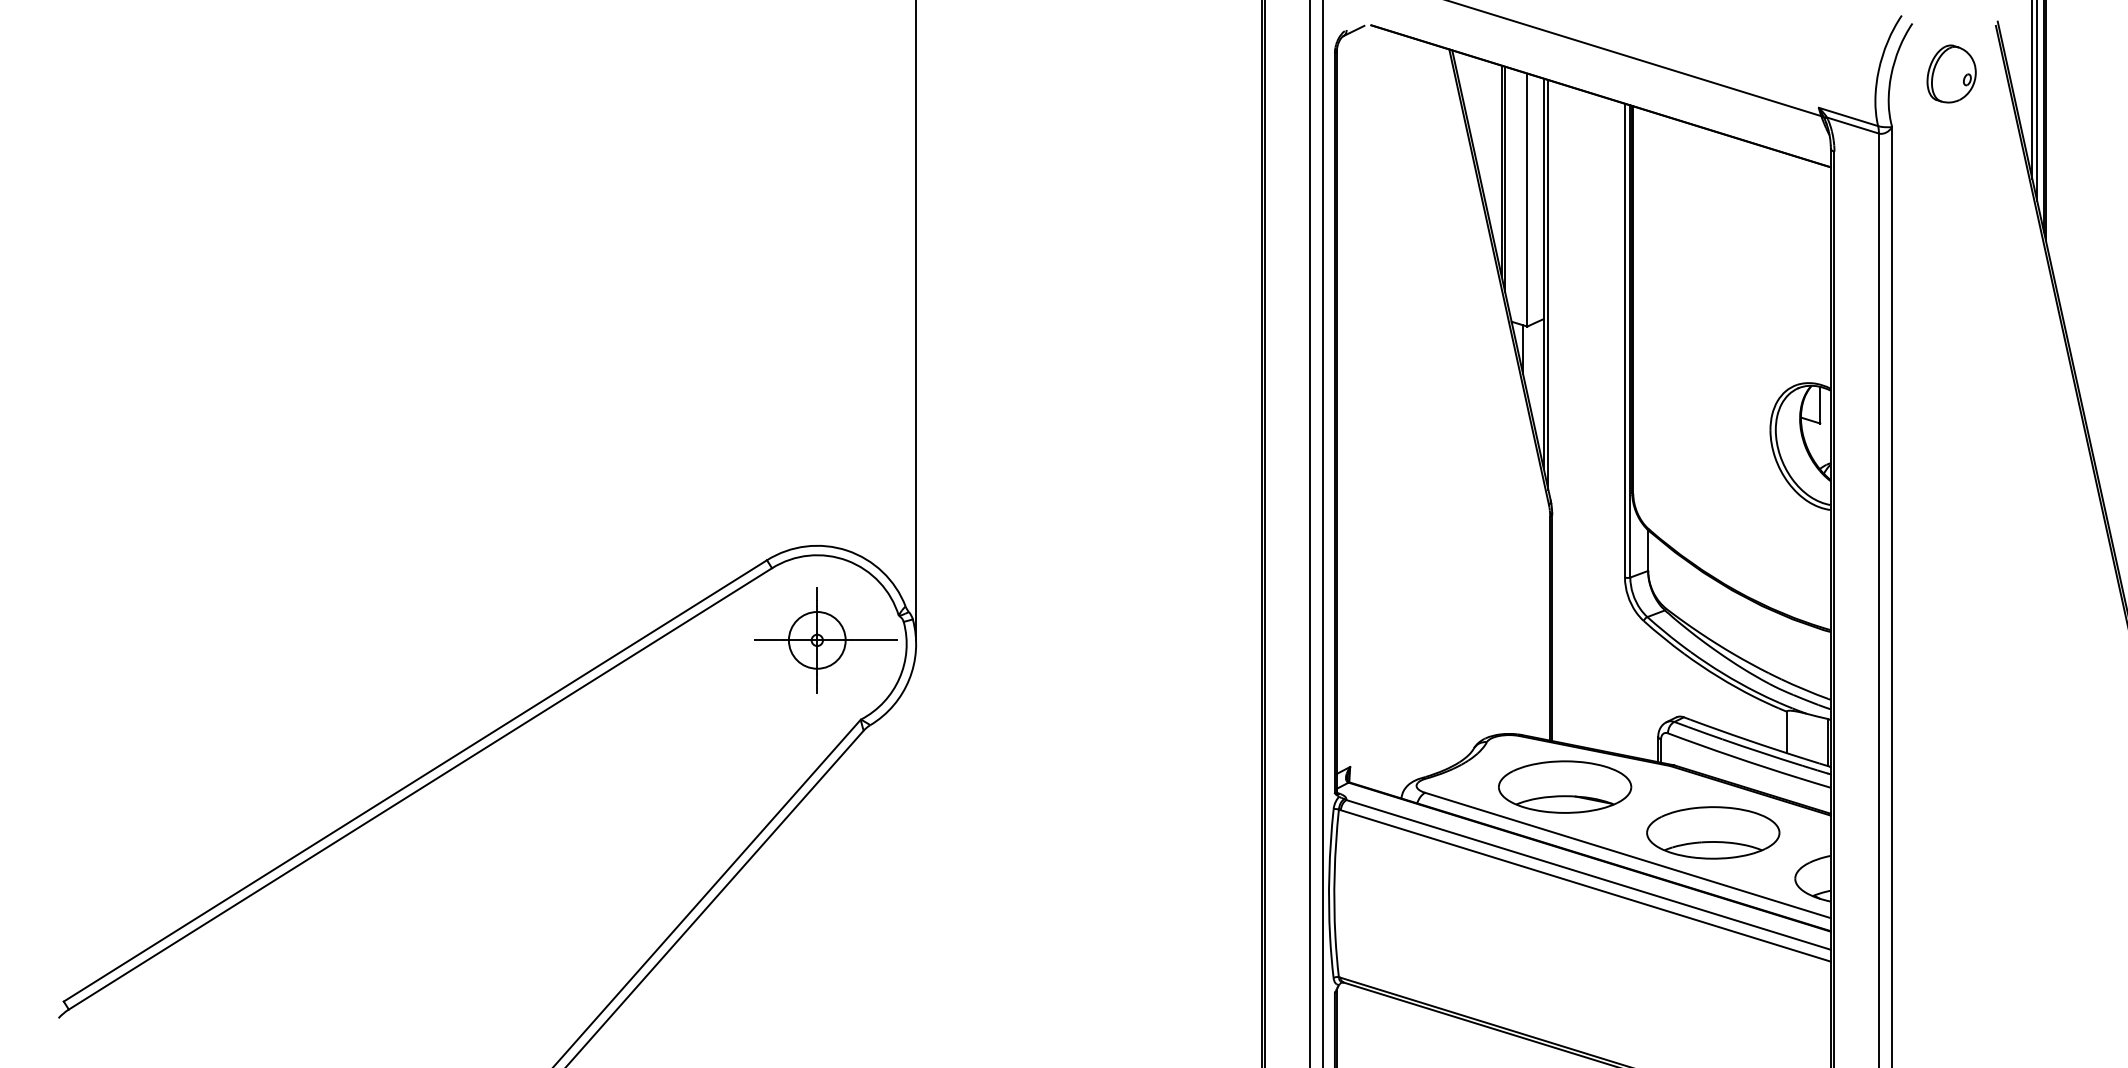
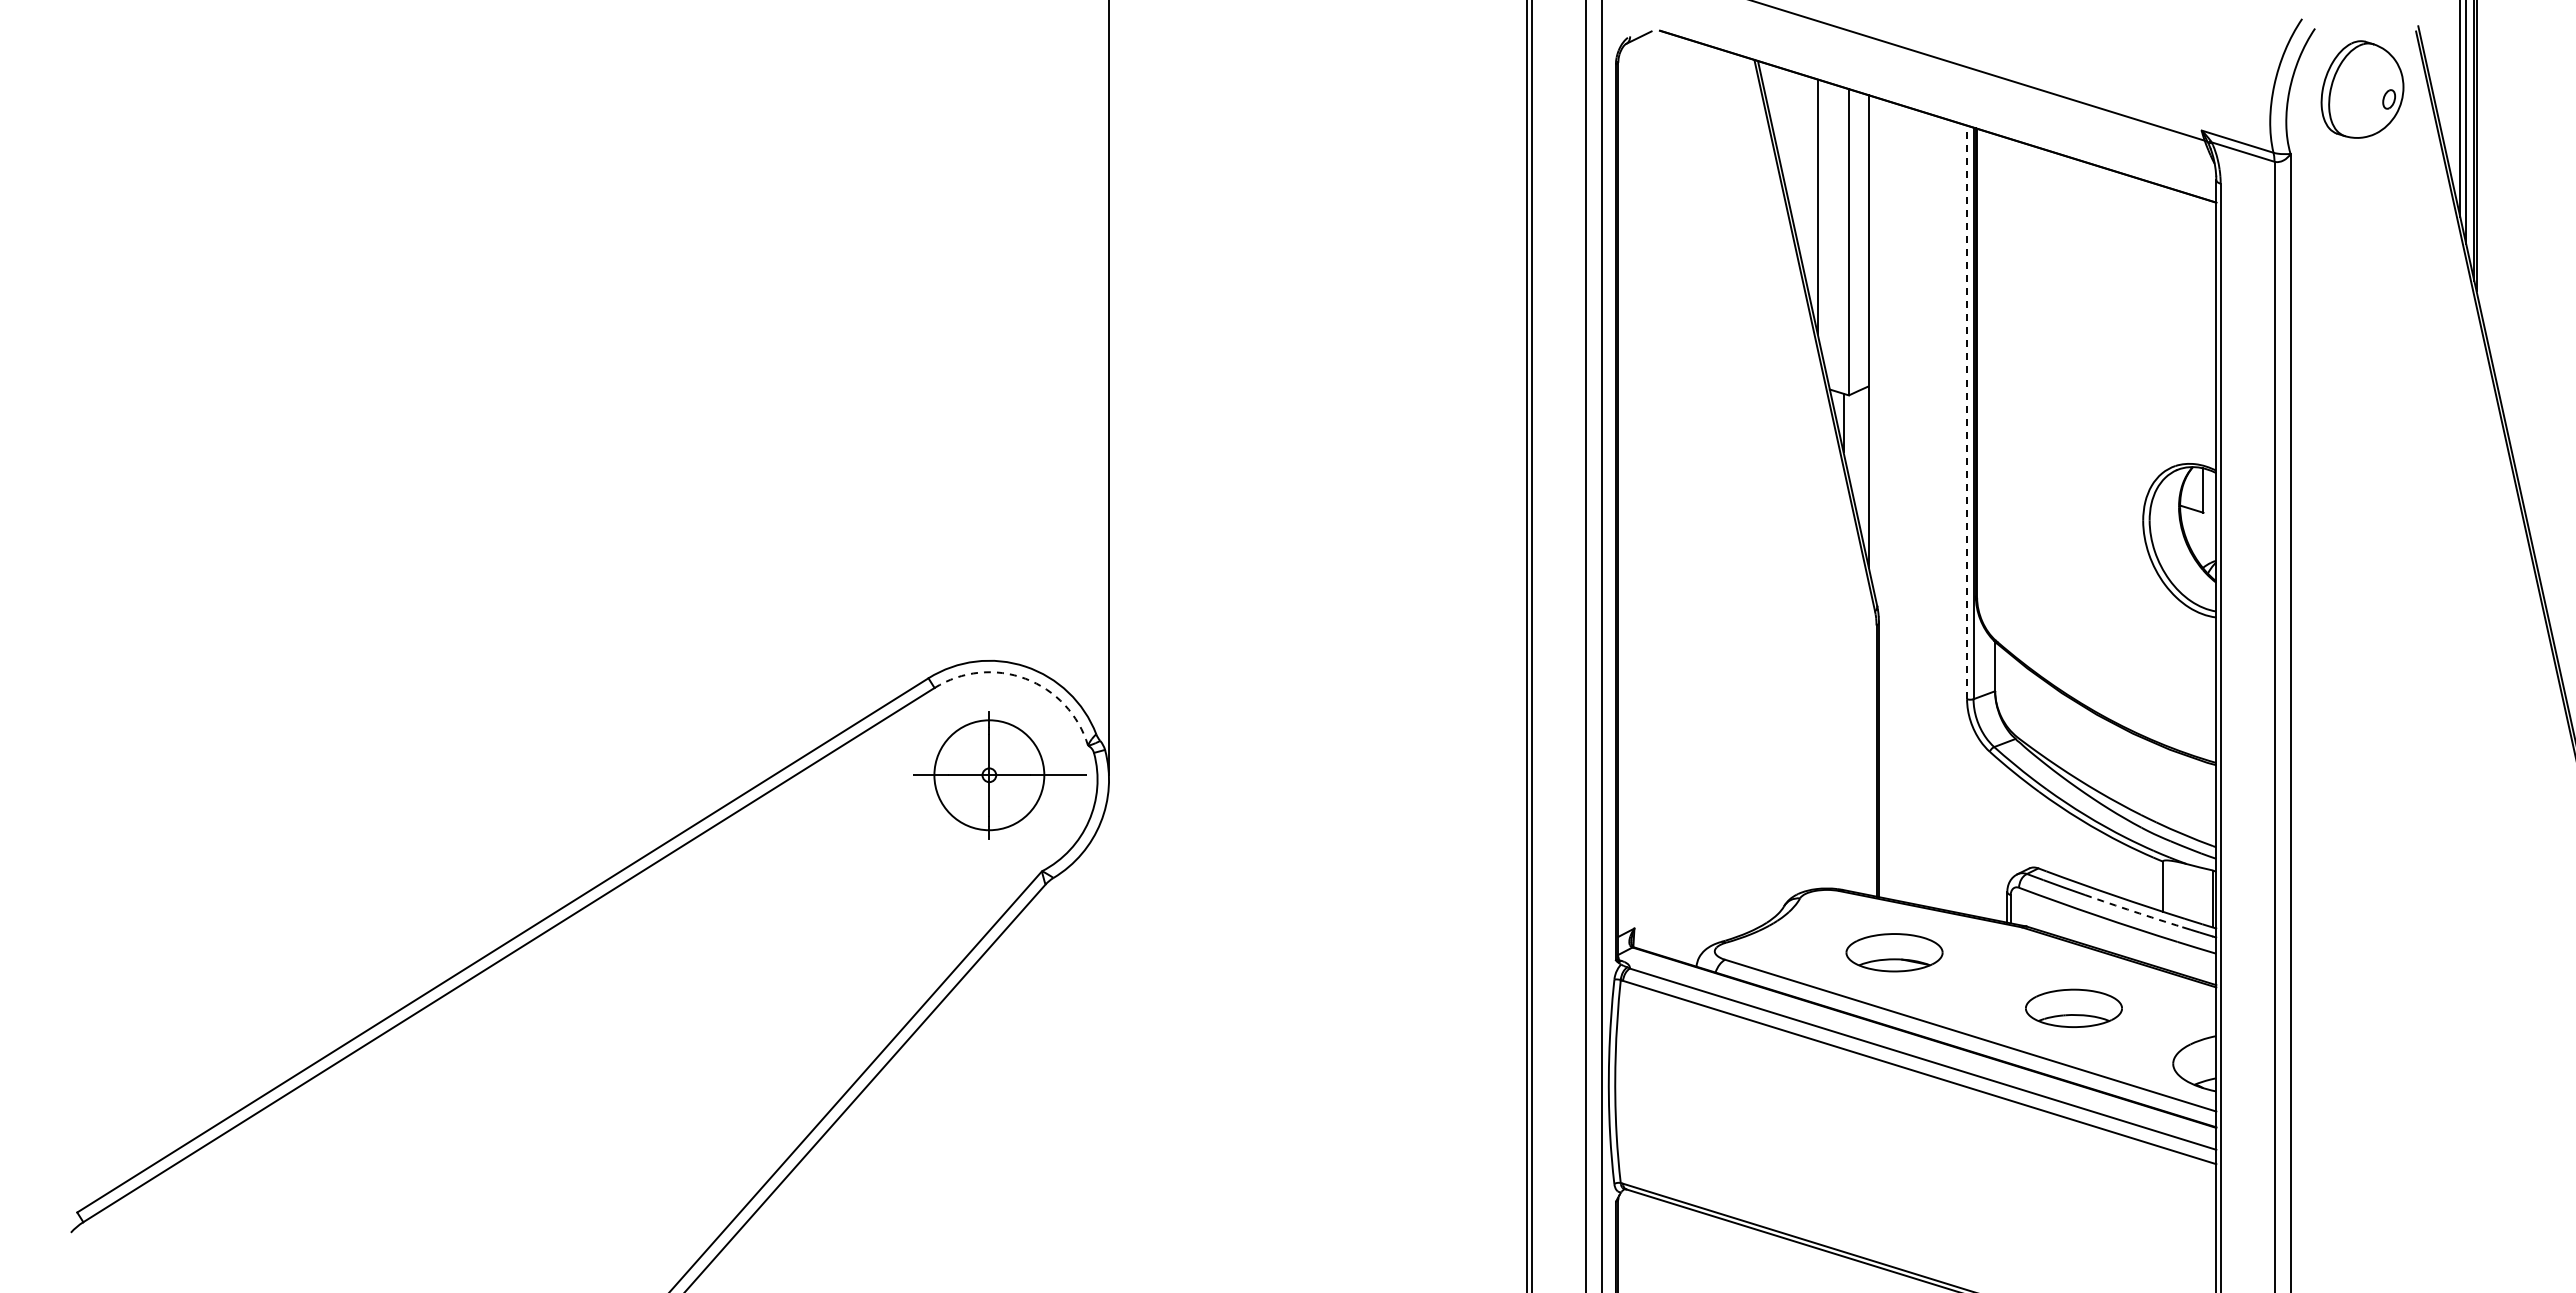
part: (1951, 73) -> (2362, 89), size x1.4
line: (1505, 178) -> (1822, 216), removed
line: (1548, 284) -> (1874, 344), removed
line: (1625, 340) -> (1967, 412), solid -> dashed
arc: (847, 560) -> (1025, 678), solid -> dashed
circle: (817, 639) -> (989, 774), size x1.6
arc: (1762, 752) -> (2133, 911), solid -> dashed
part: (1565, 786) -> (1894, 952), size x0.6
part: (1712, 833) -> (2073, 1008), size x0.6

